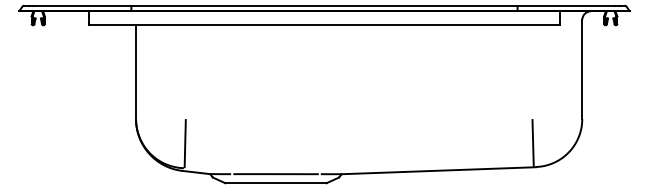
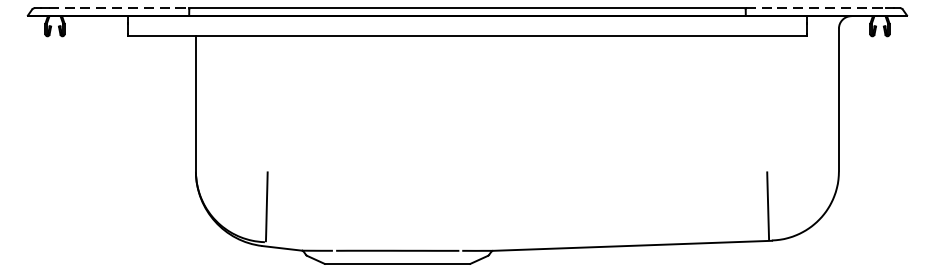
line: (82, 5) -> (118, 7), solid -> dashed
line: (566, 5) -> (816, 7), solid -> dashed

